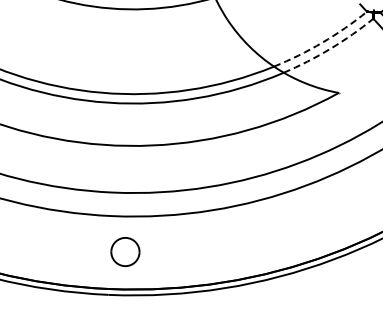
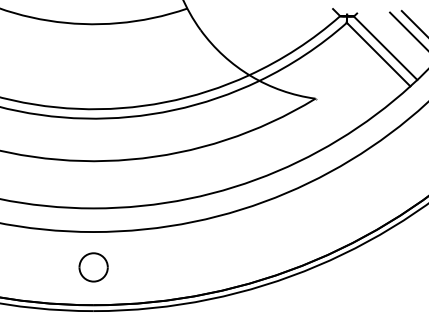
arc: (322, 42) -> (296, 48), dashed -> solid
arc: (330, 48) -> (305, 54), dashed -> solid
part: (125, 252) -> (93, 267), moved

